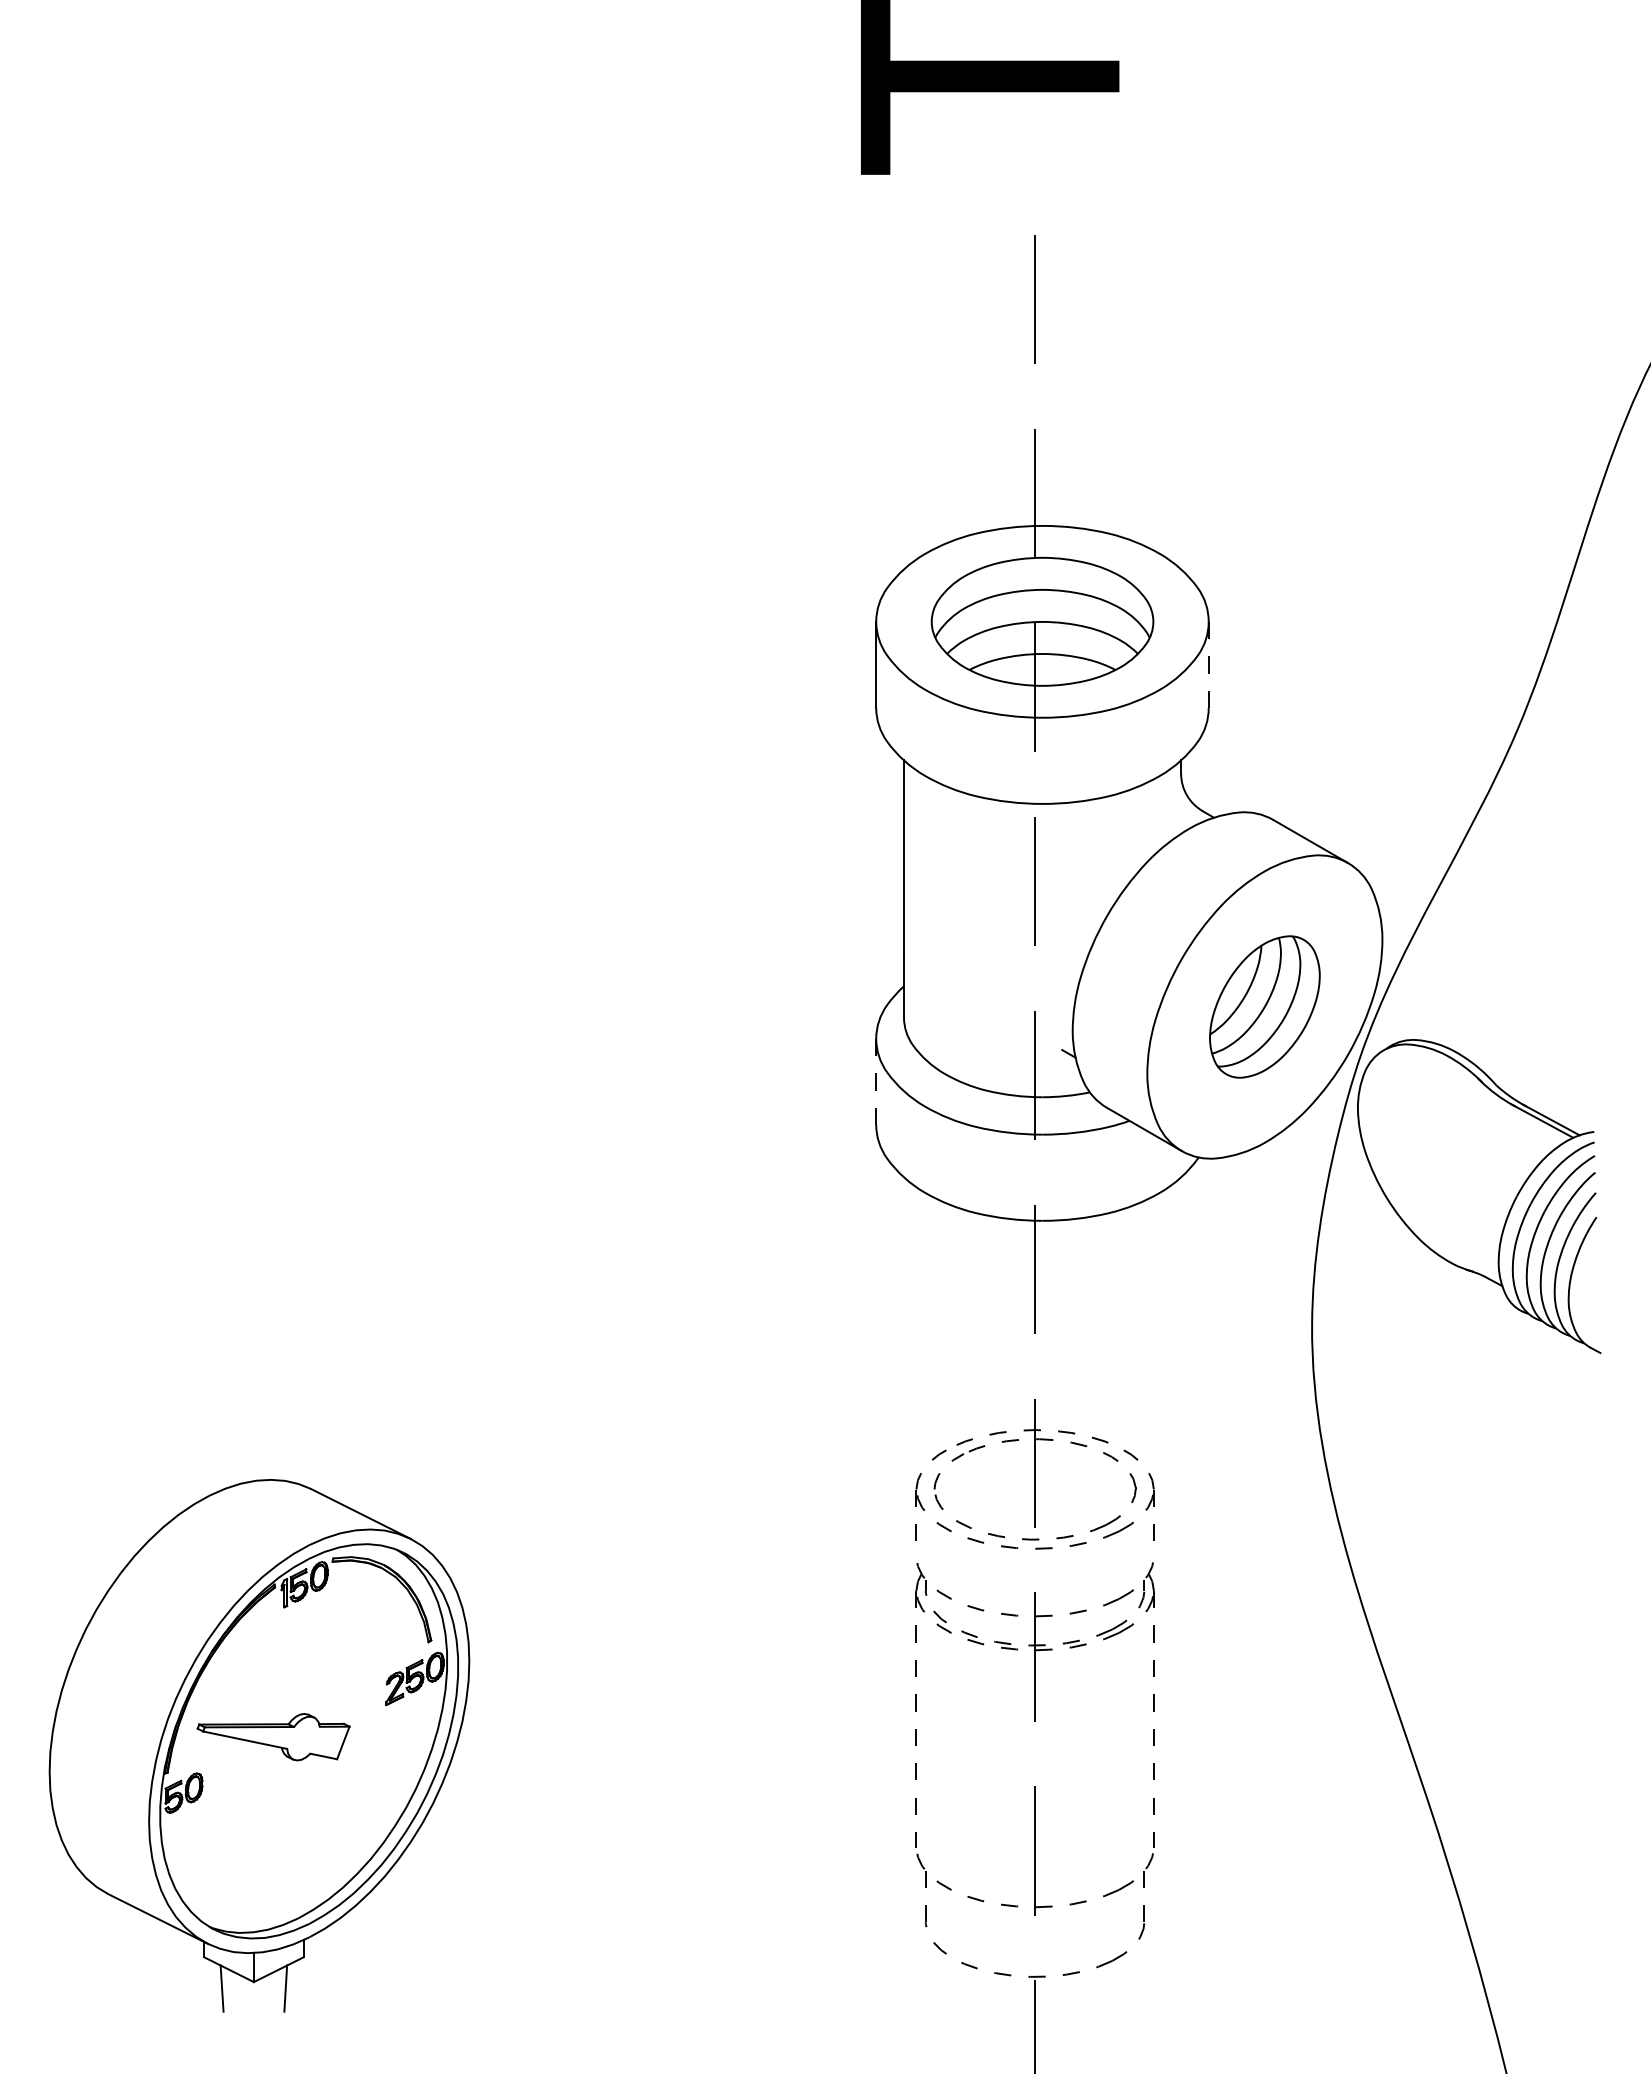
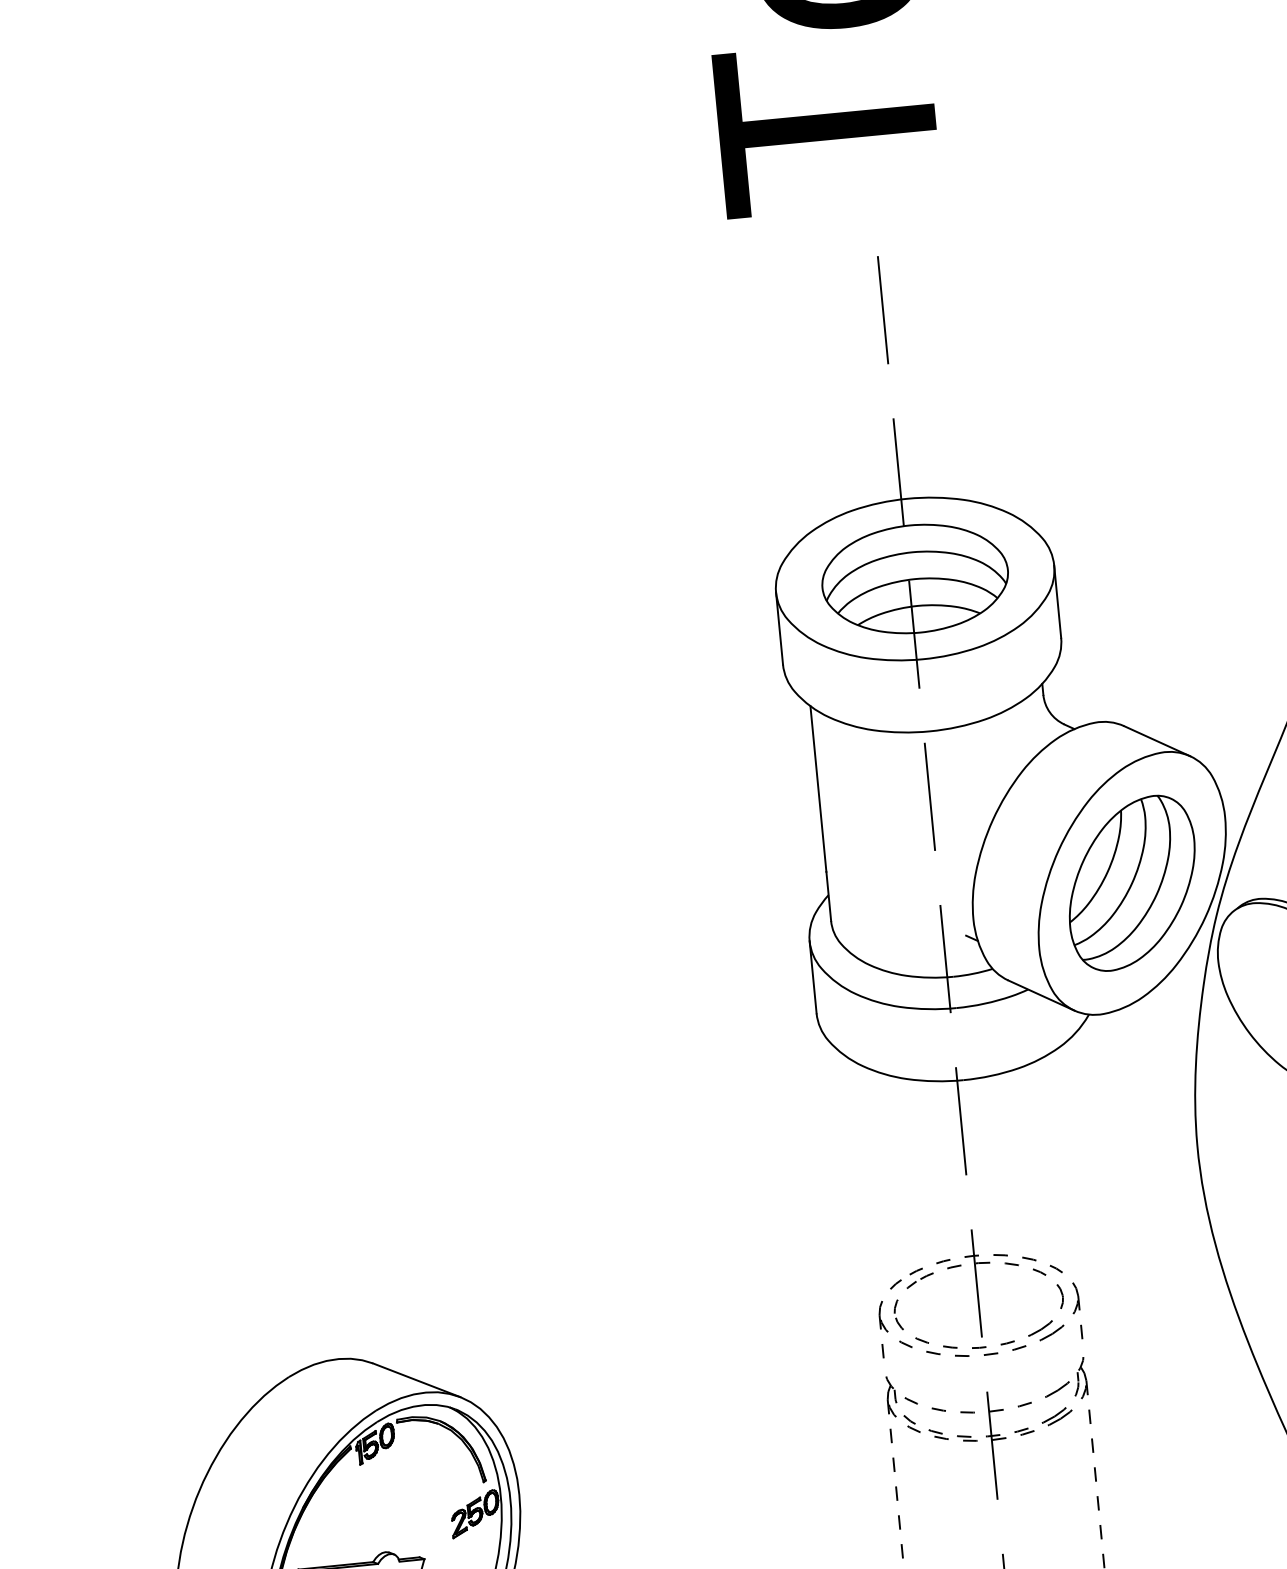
line: (1208, 664) -> (1057, 601), dashed -> solid
part: (1264, 1006) -> (1131, 882), size x1.43
line: (876, 1082) -> (813, 977), dashed -> solid

